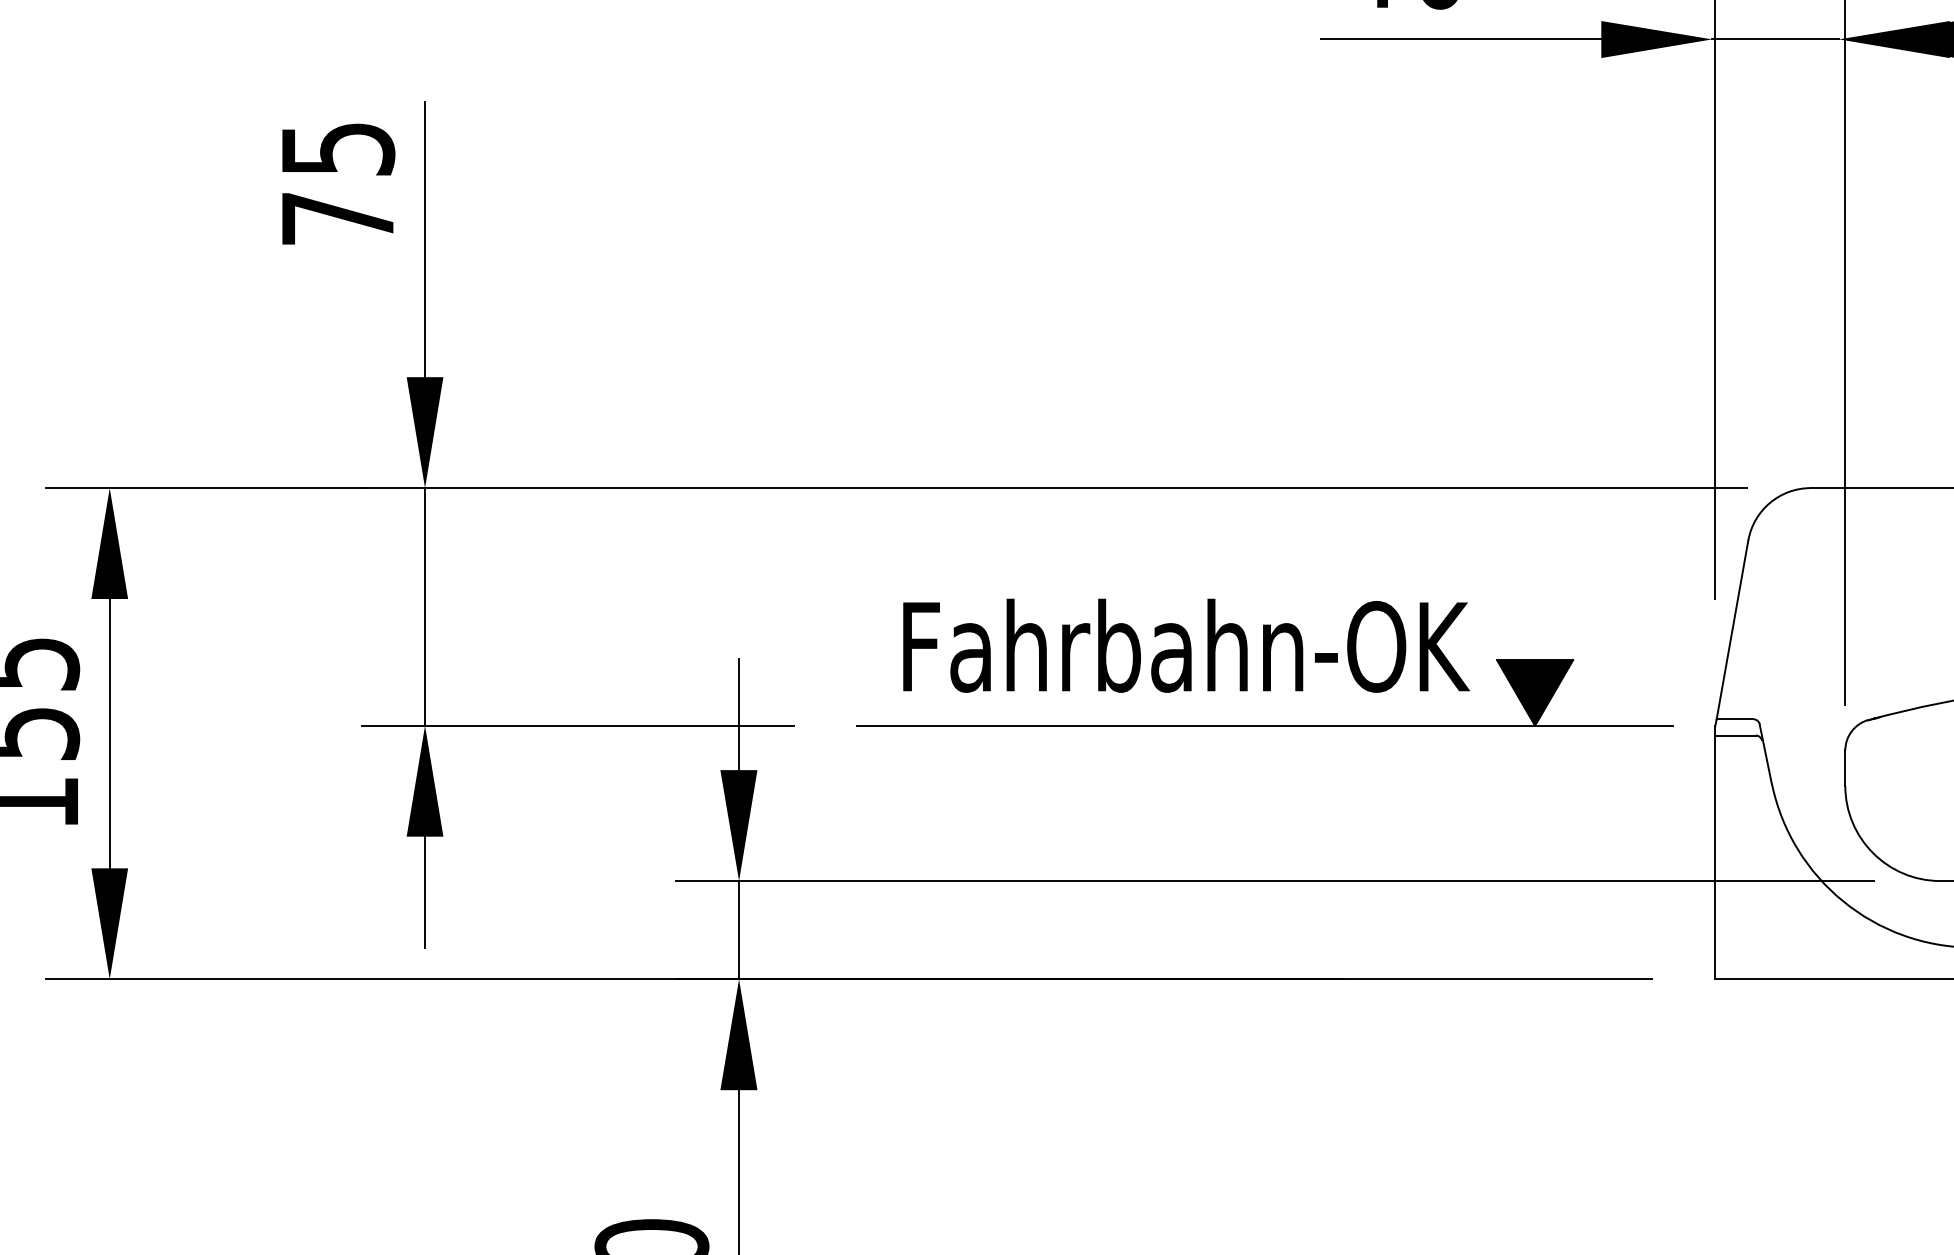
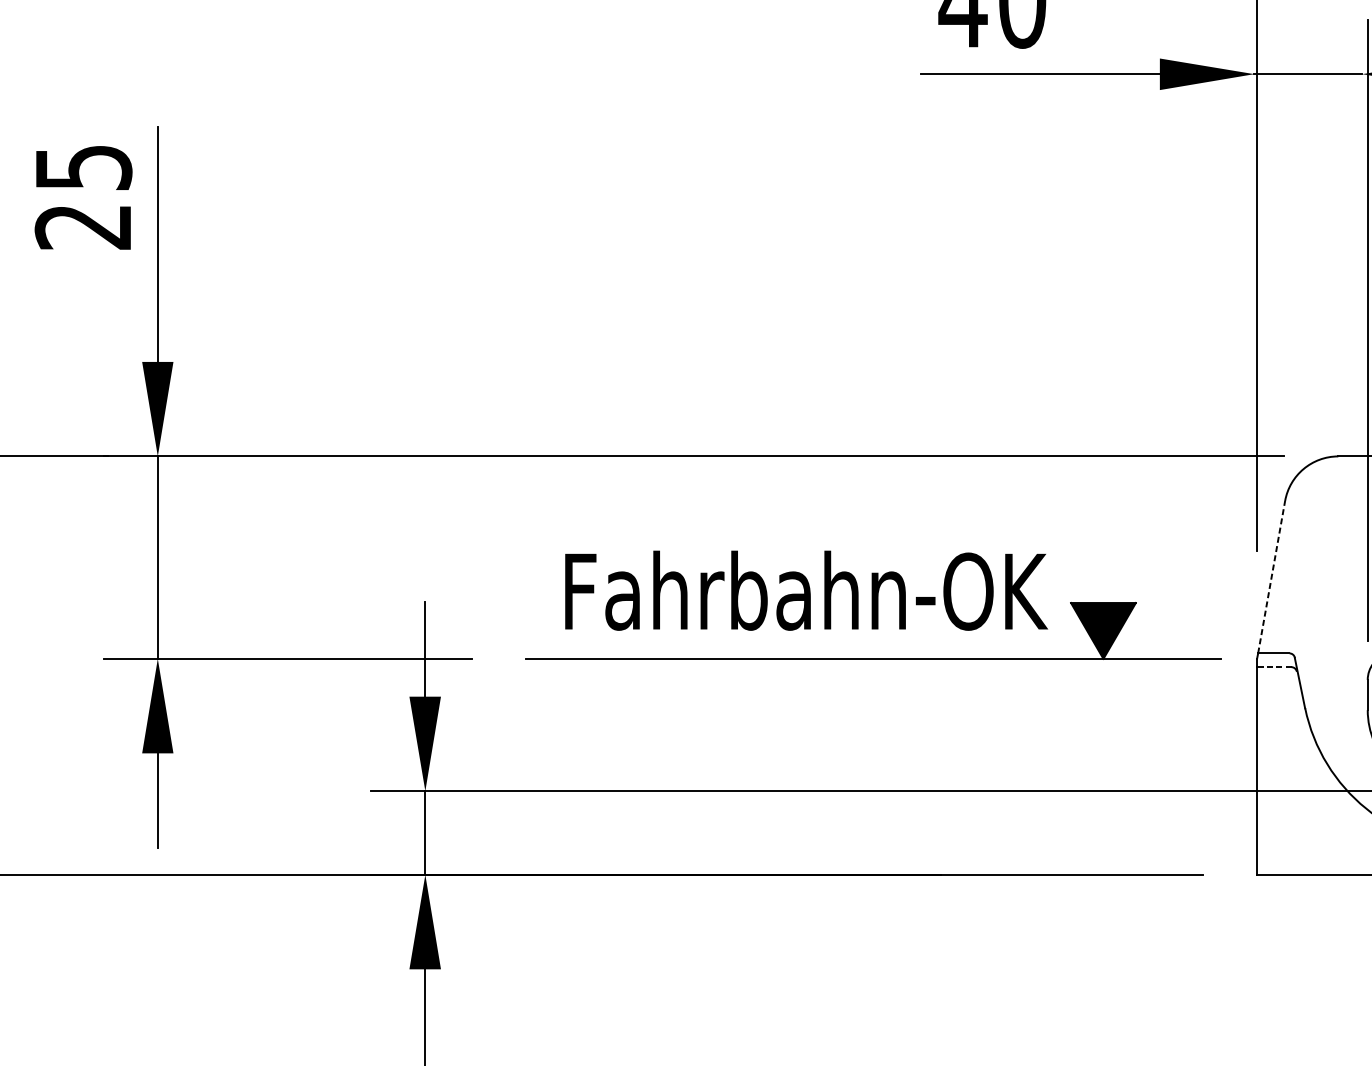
text: (336, 219) -> (82, 227), 75 -> 25
line: (1732, 629) -> (1271, 576), solid -> dashed
line: (1735, 735) -> (1274, 667), solid -> dashed

